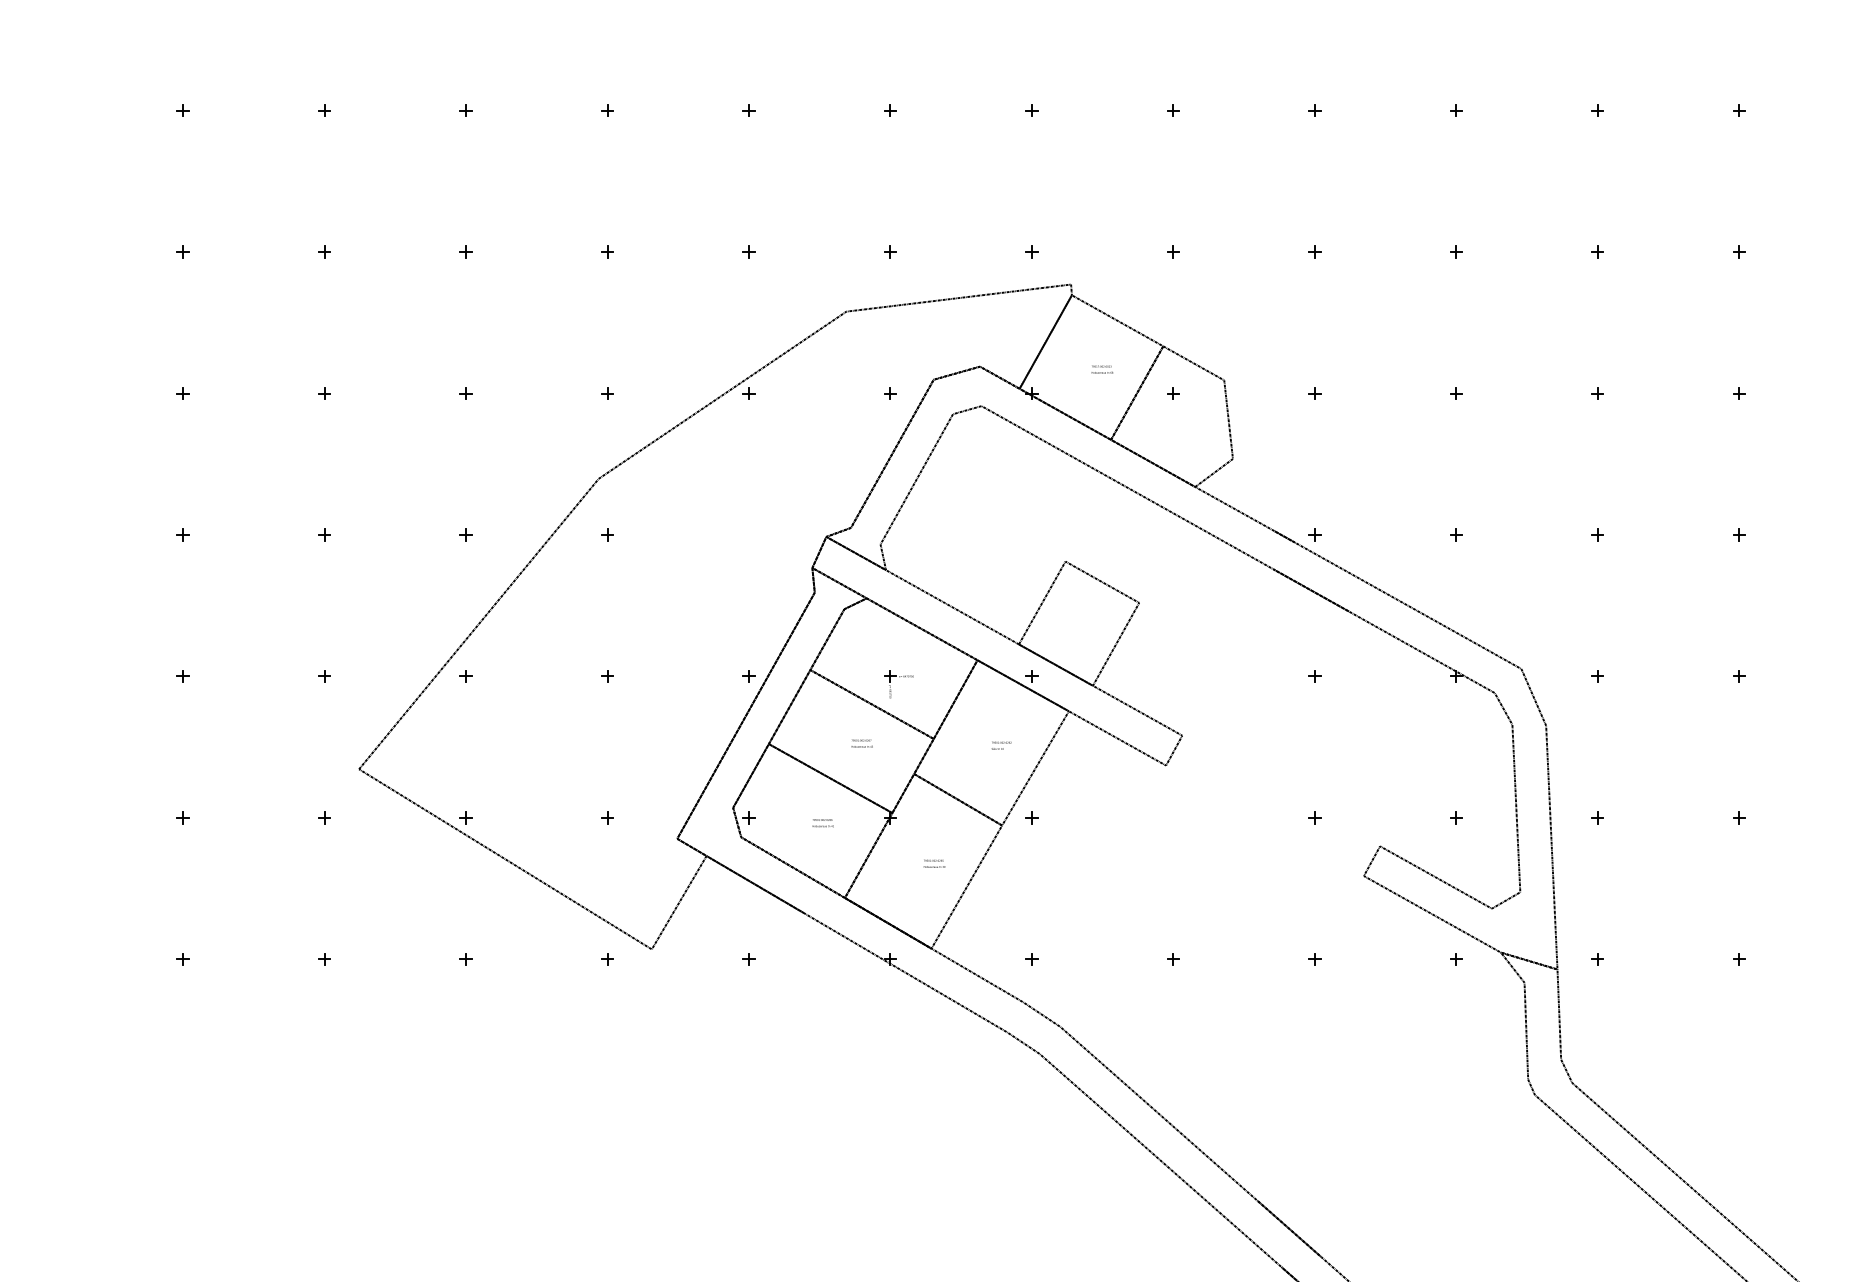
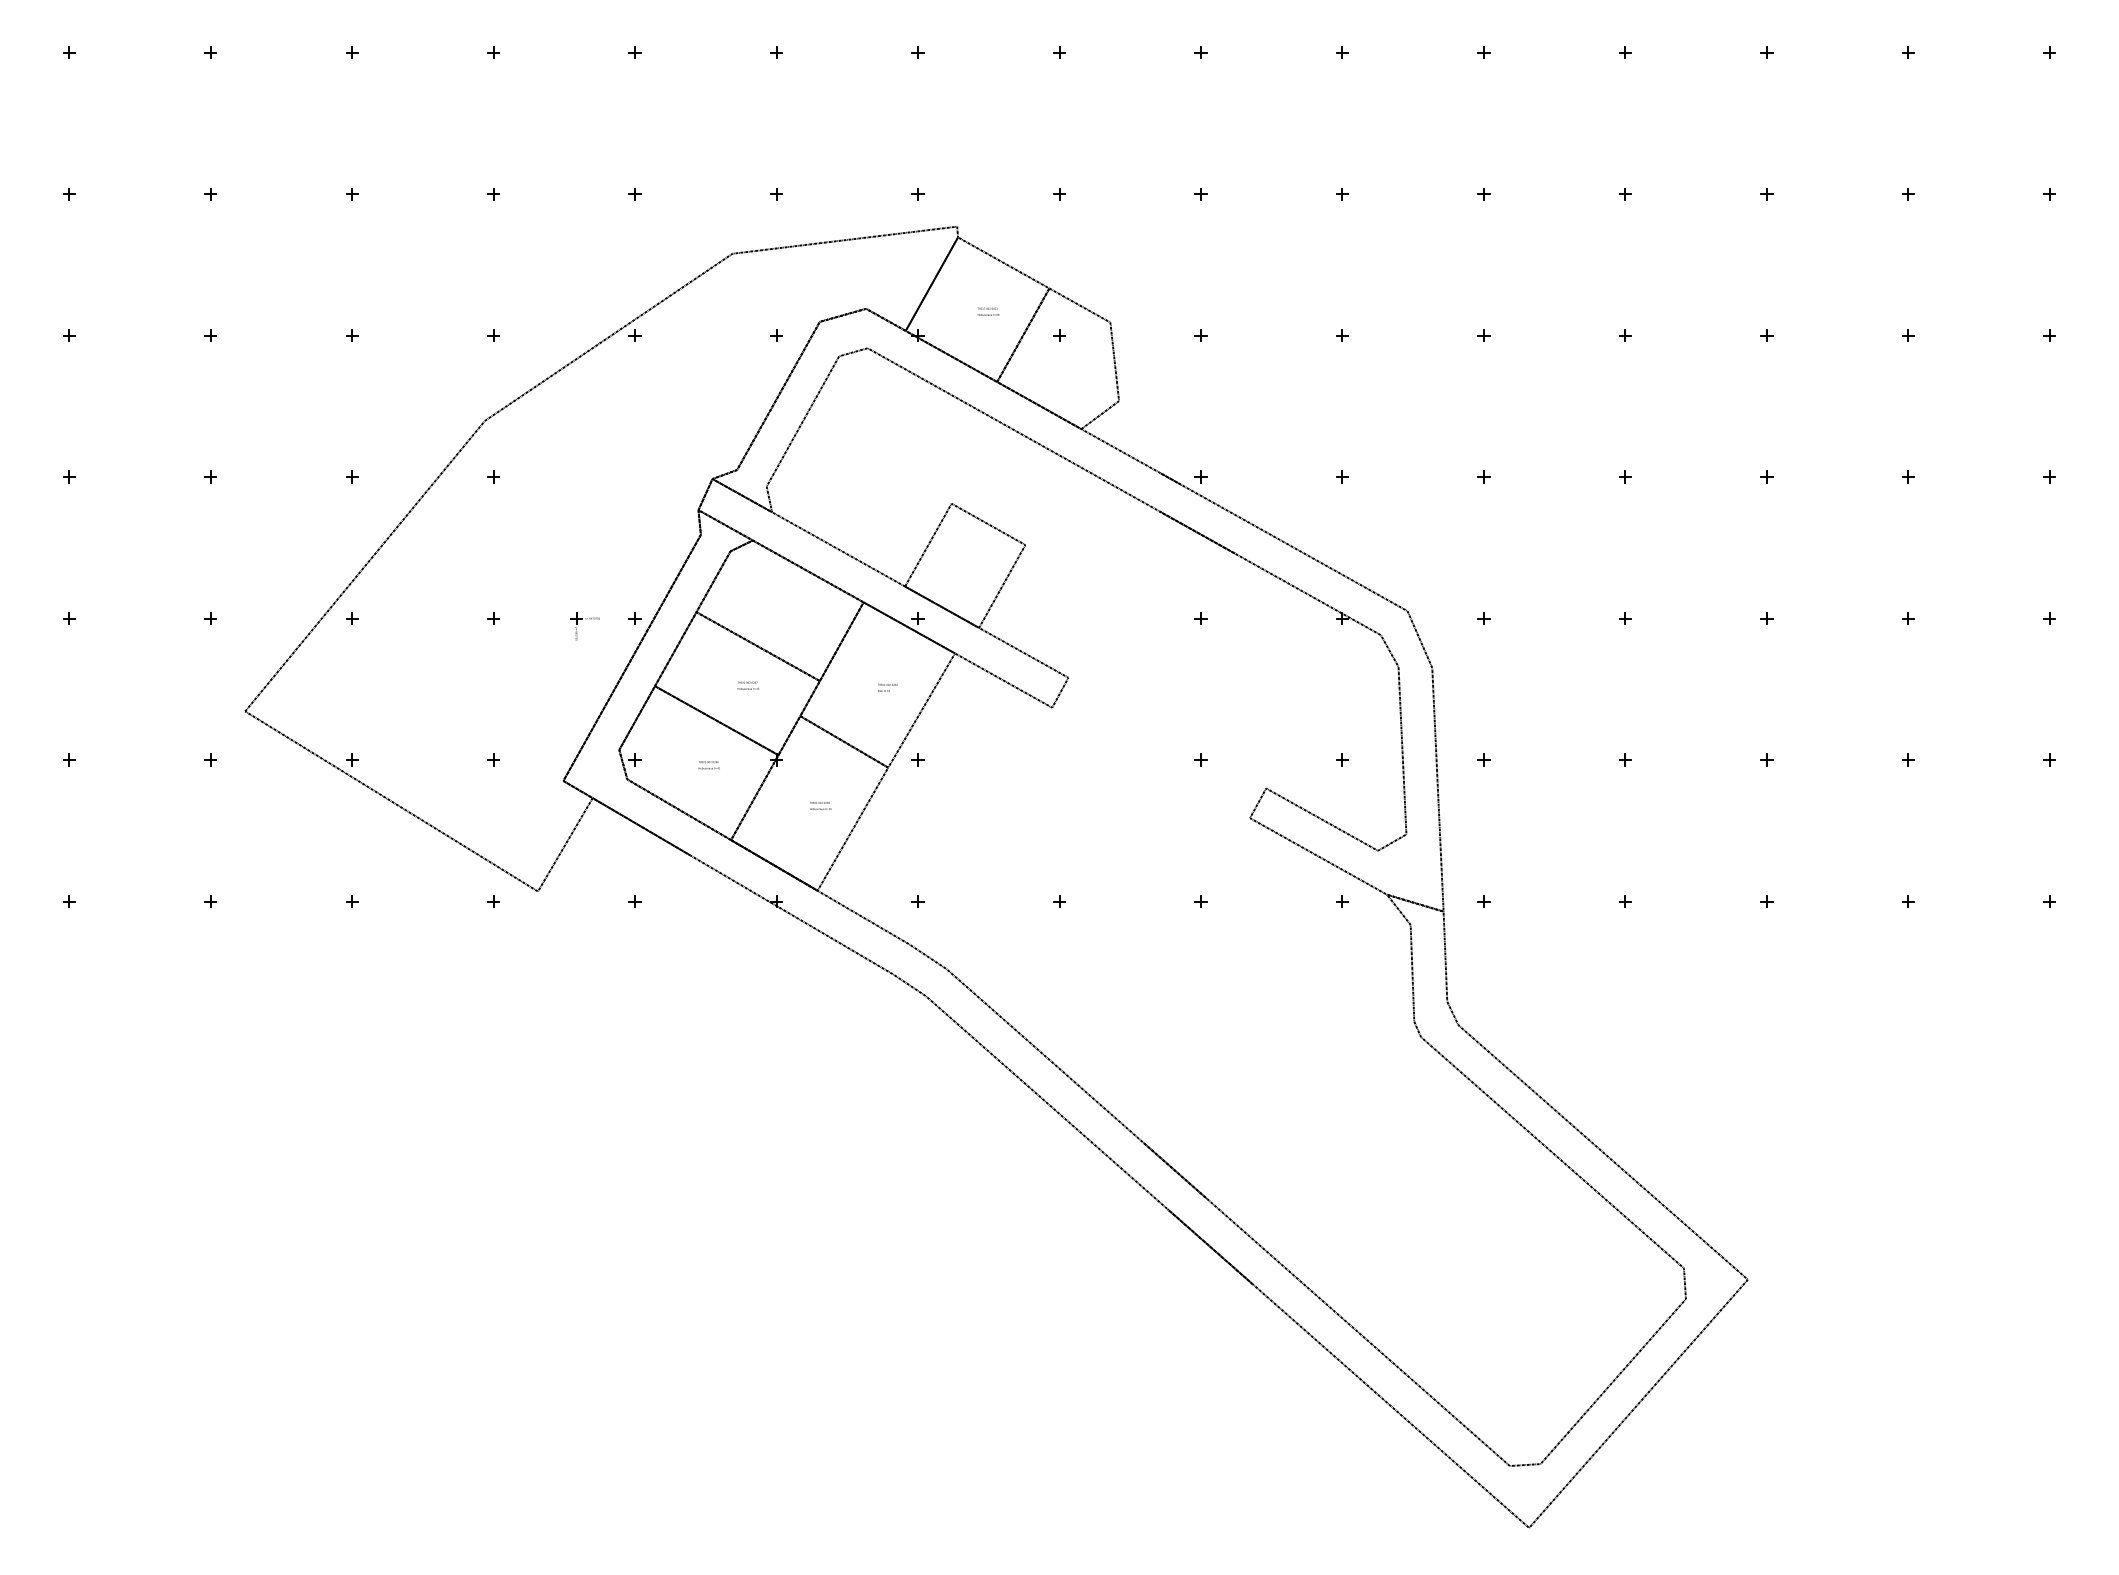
part: (899, 677) -> (585, 619), moved

